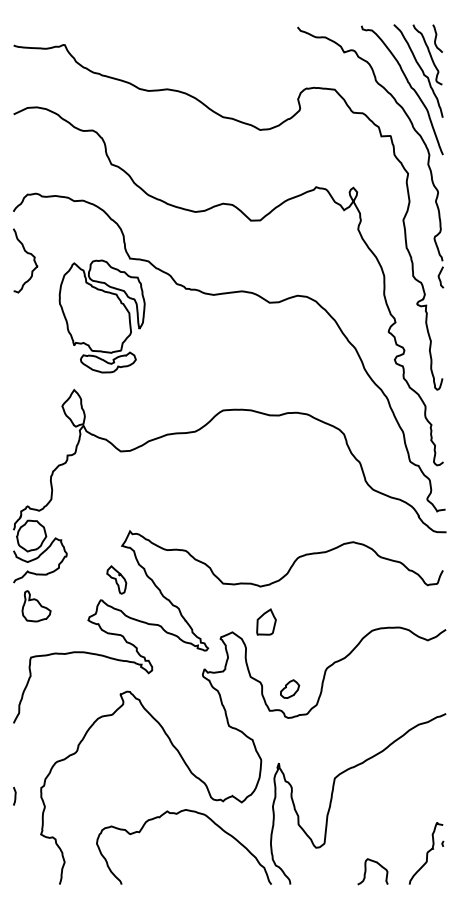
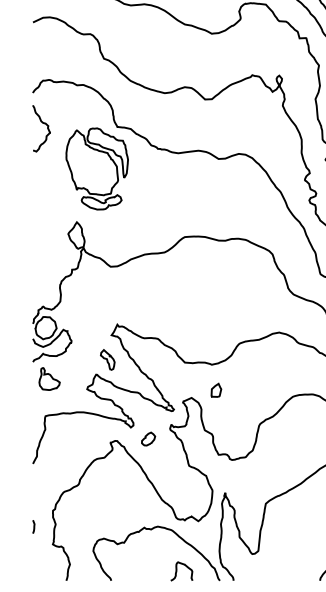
part: (266, 621) -> (216, 390), size x0.71
part: (290, 688) -> (148, 438), moved
line: (14, 795) -> (33, 526), moved
curve: (366, 871) -> (177, 571), moved

